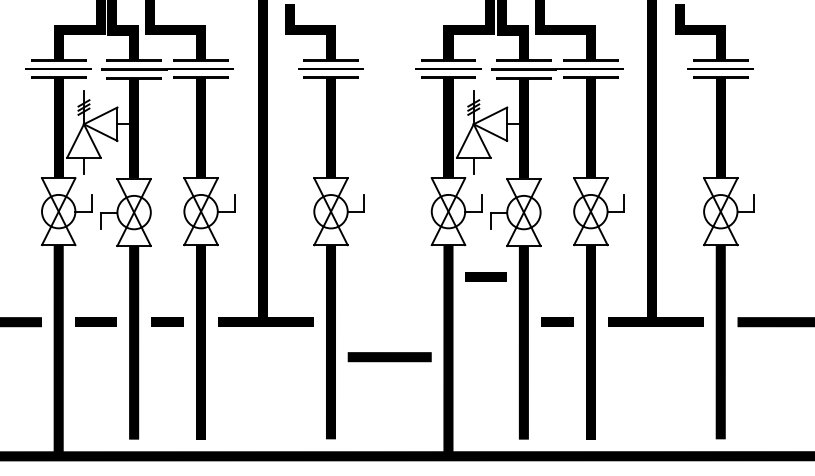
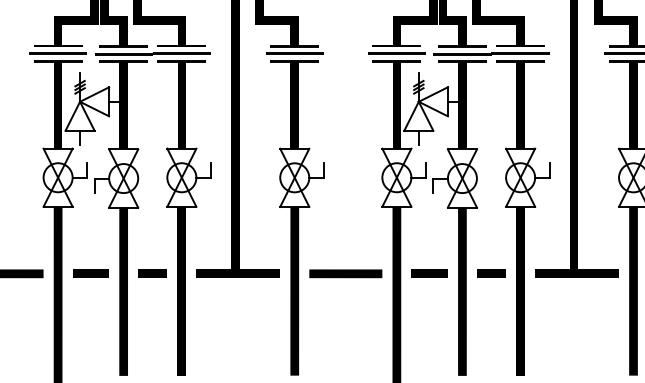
line: (485, 276) -> (429, 273), moved
line: (389, 357) -> (345, 274), moved

